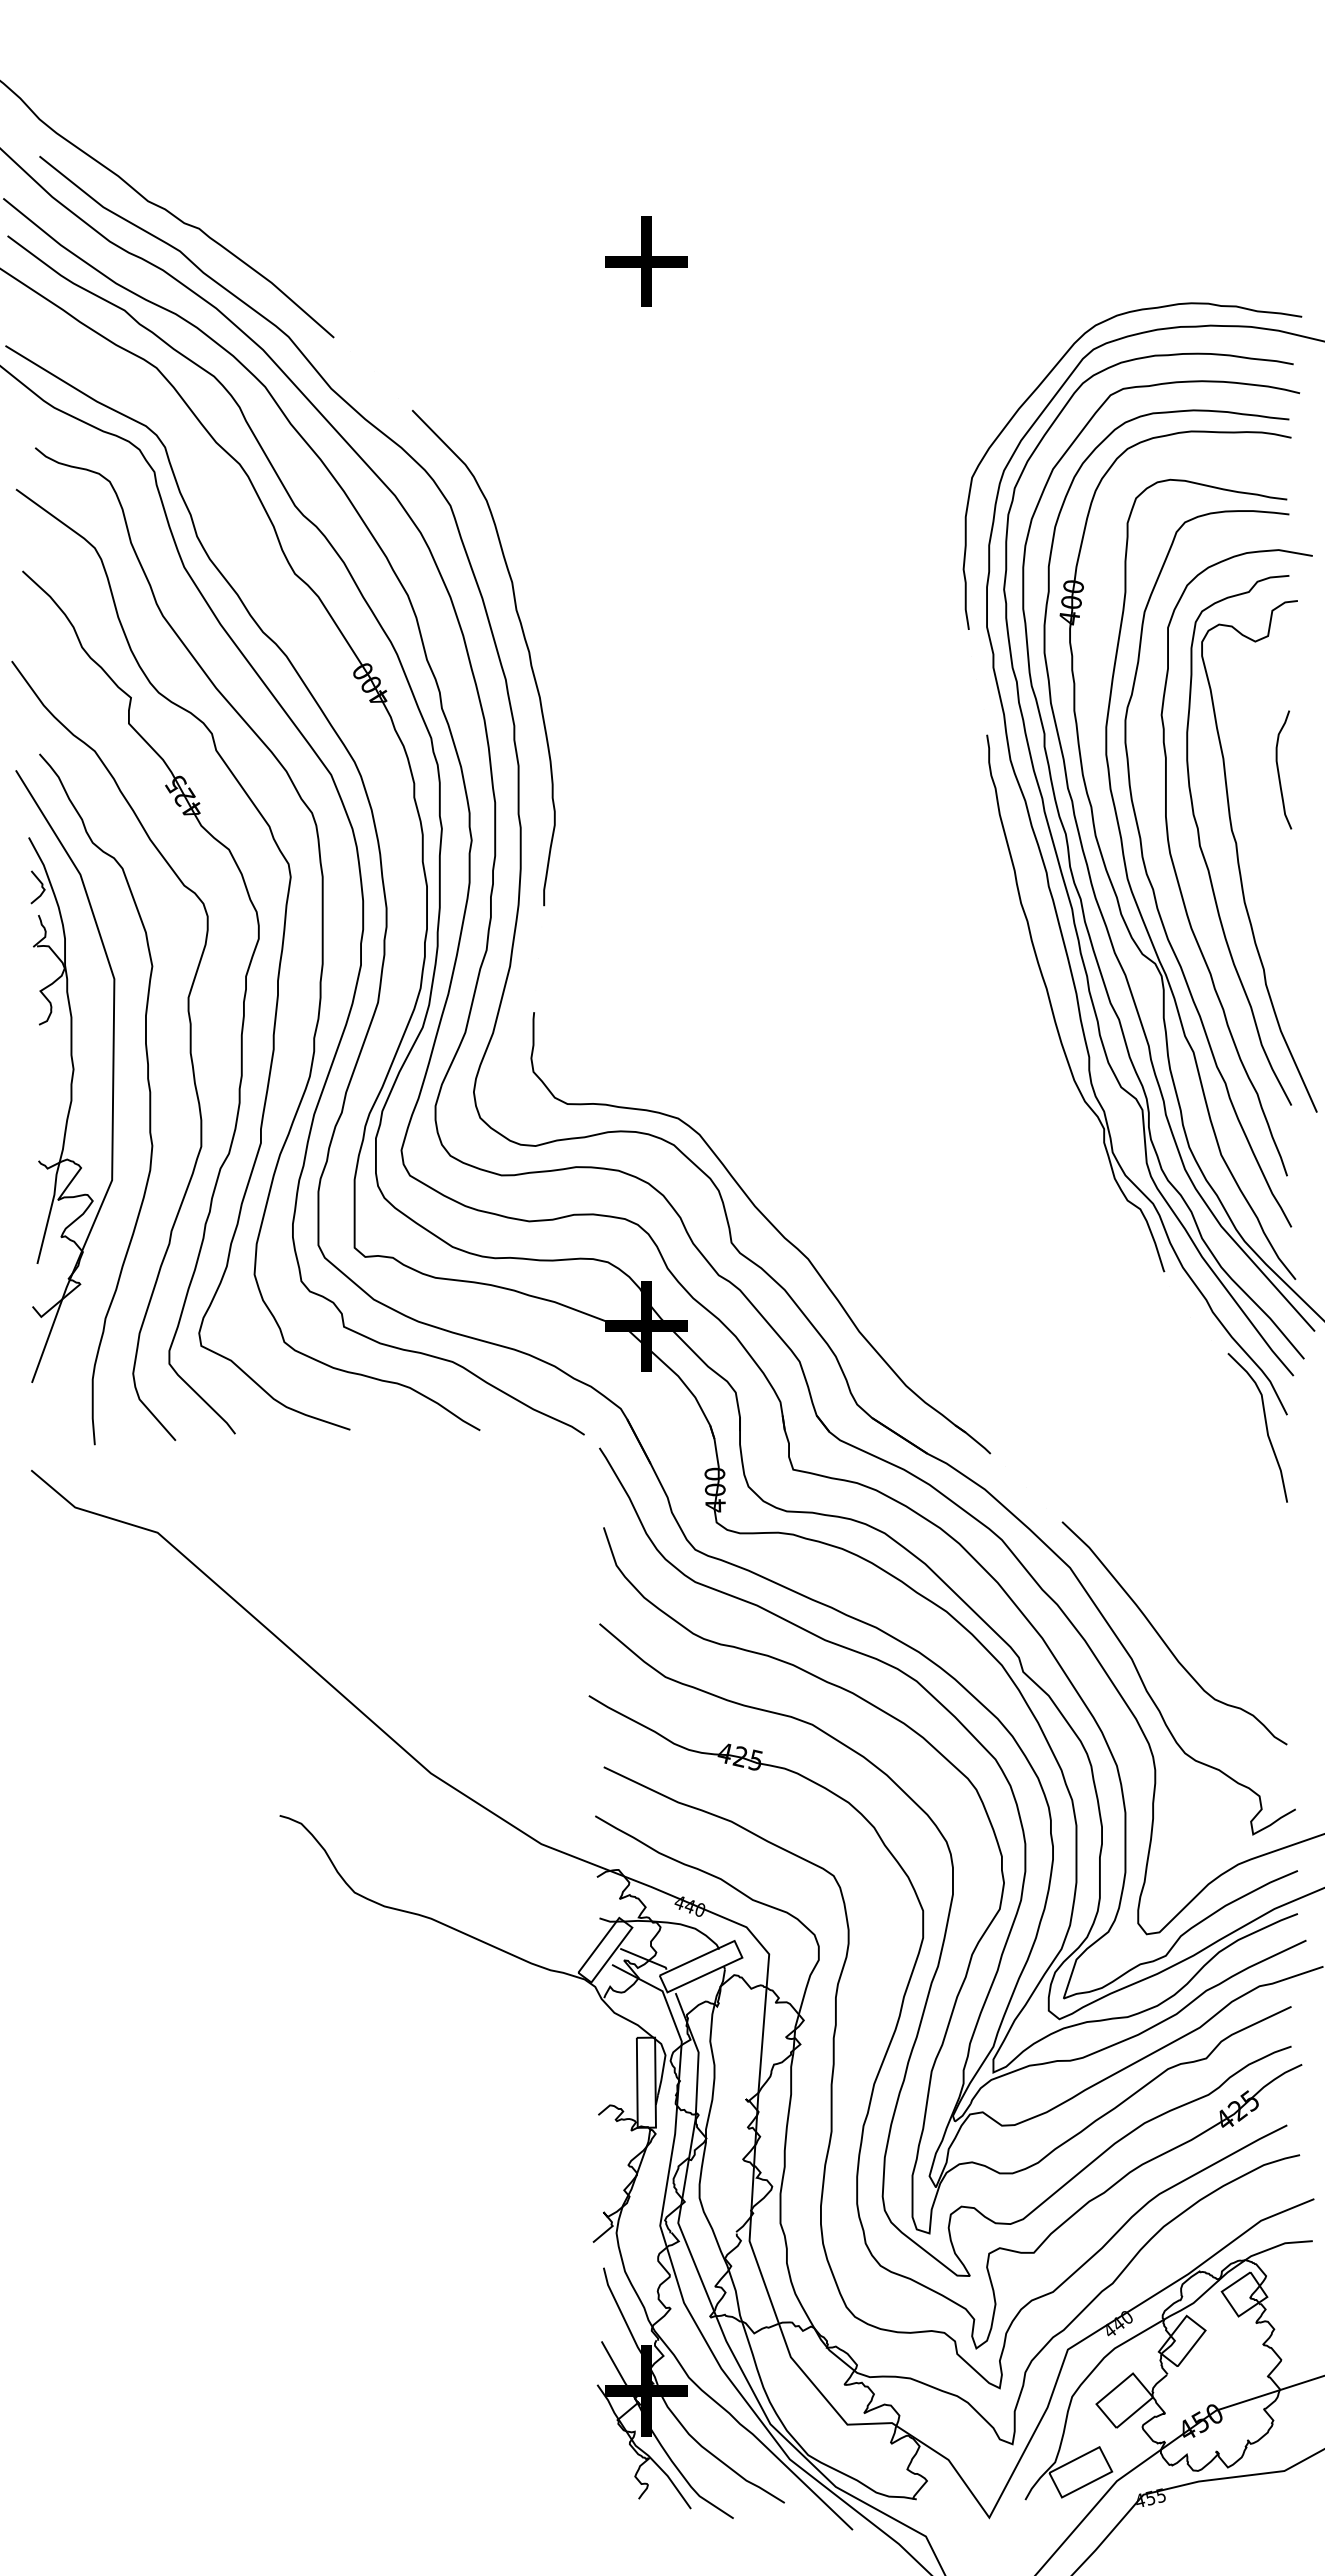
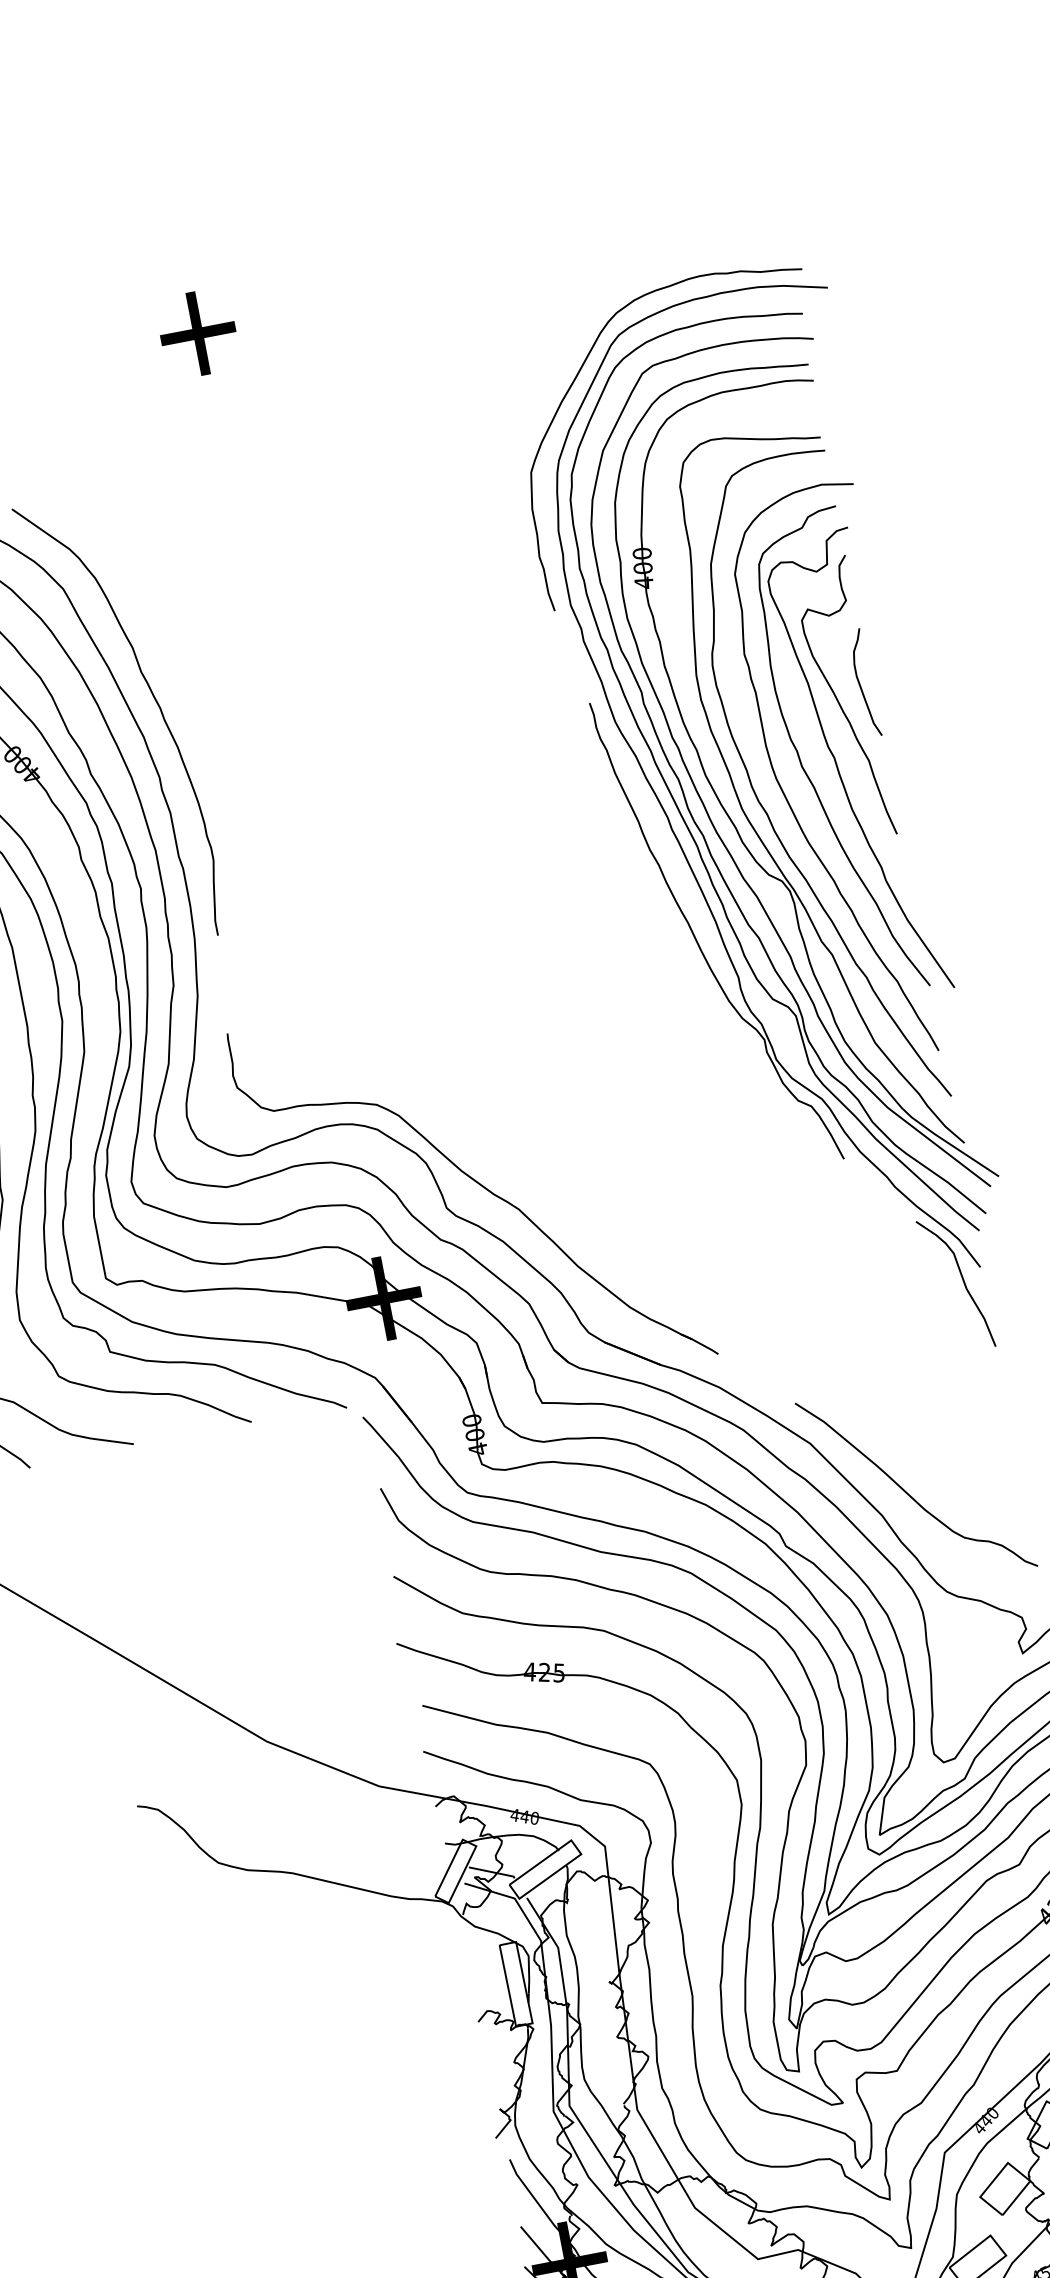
curve: (1253, 786) -> (840, 703), added

